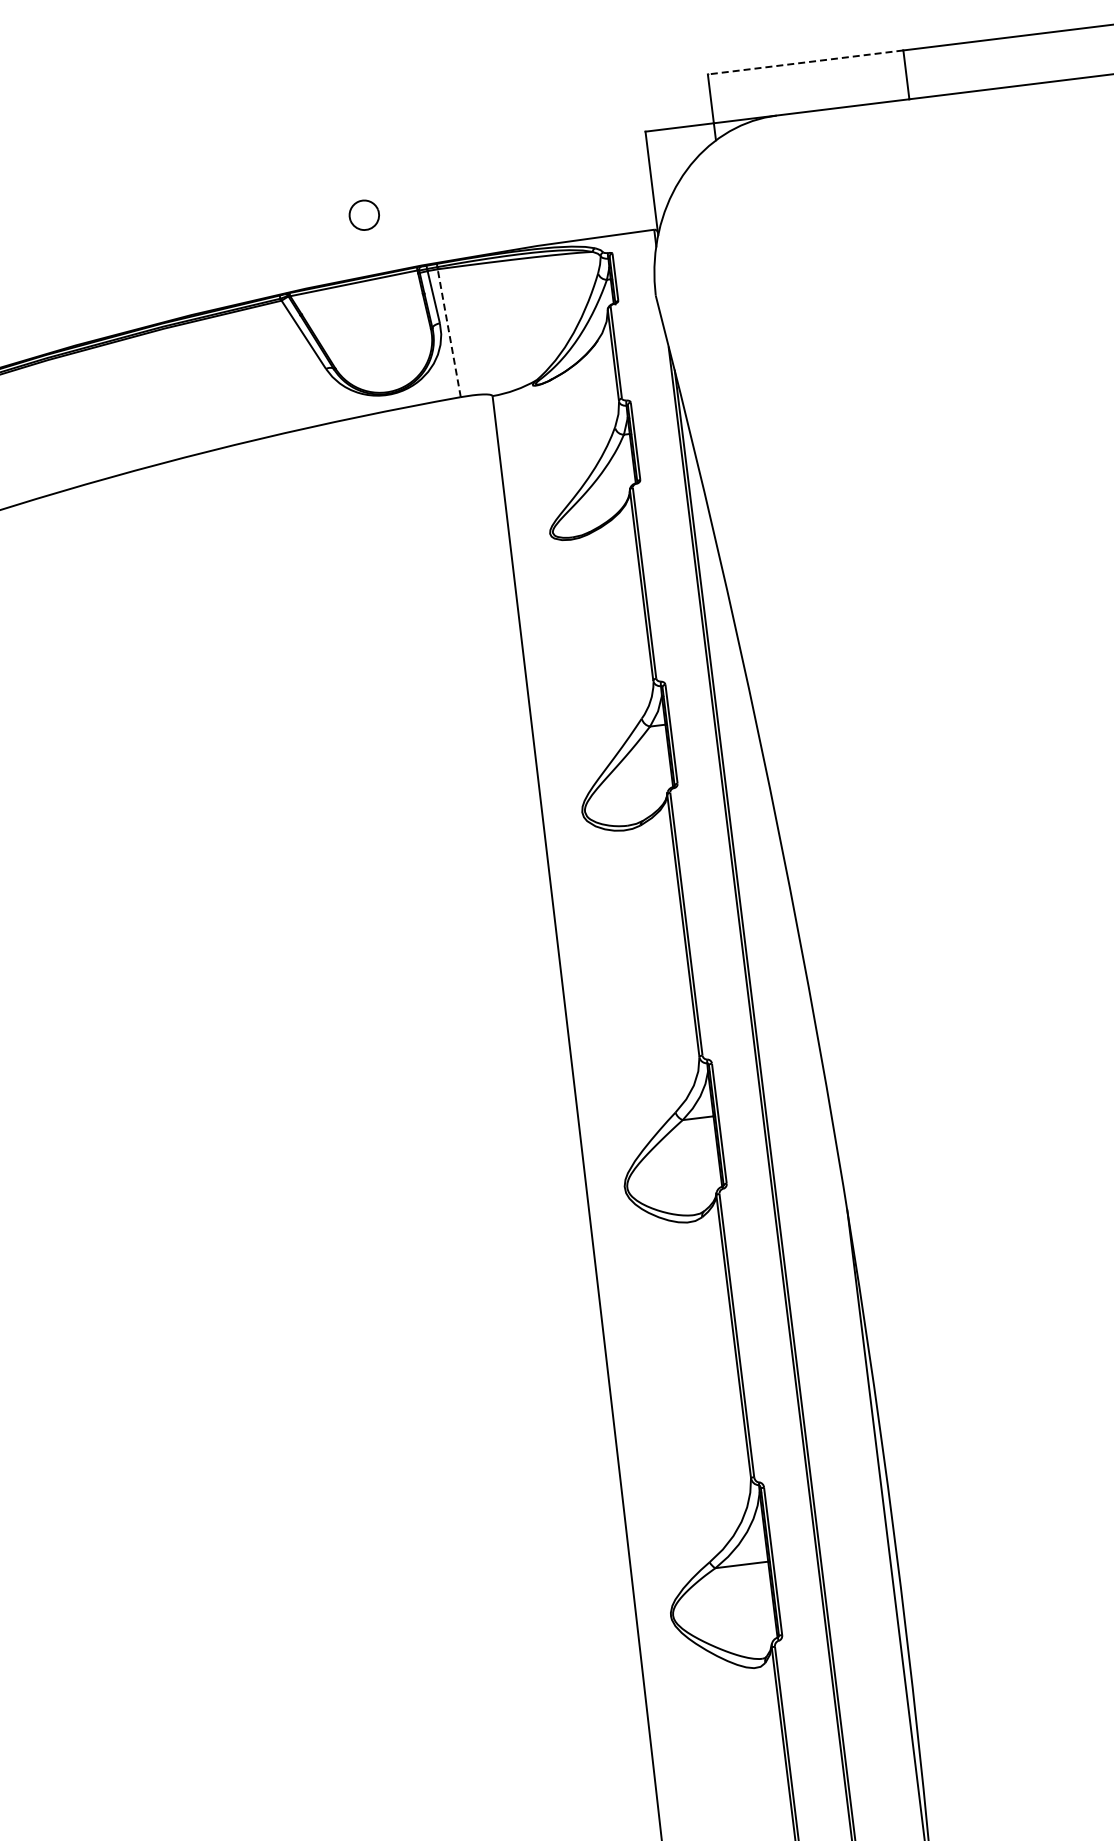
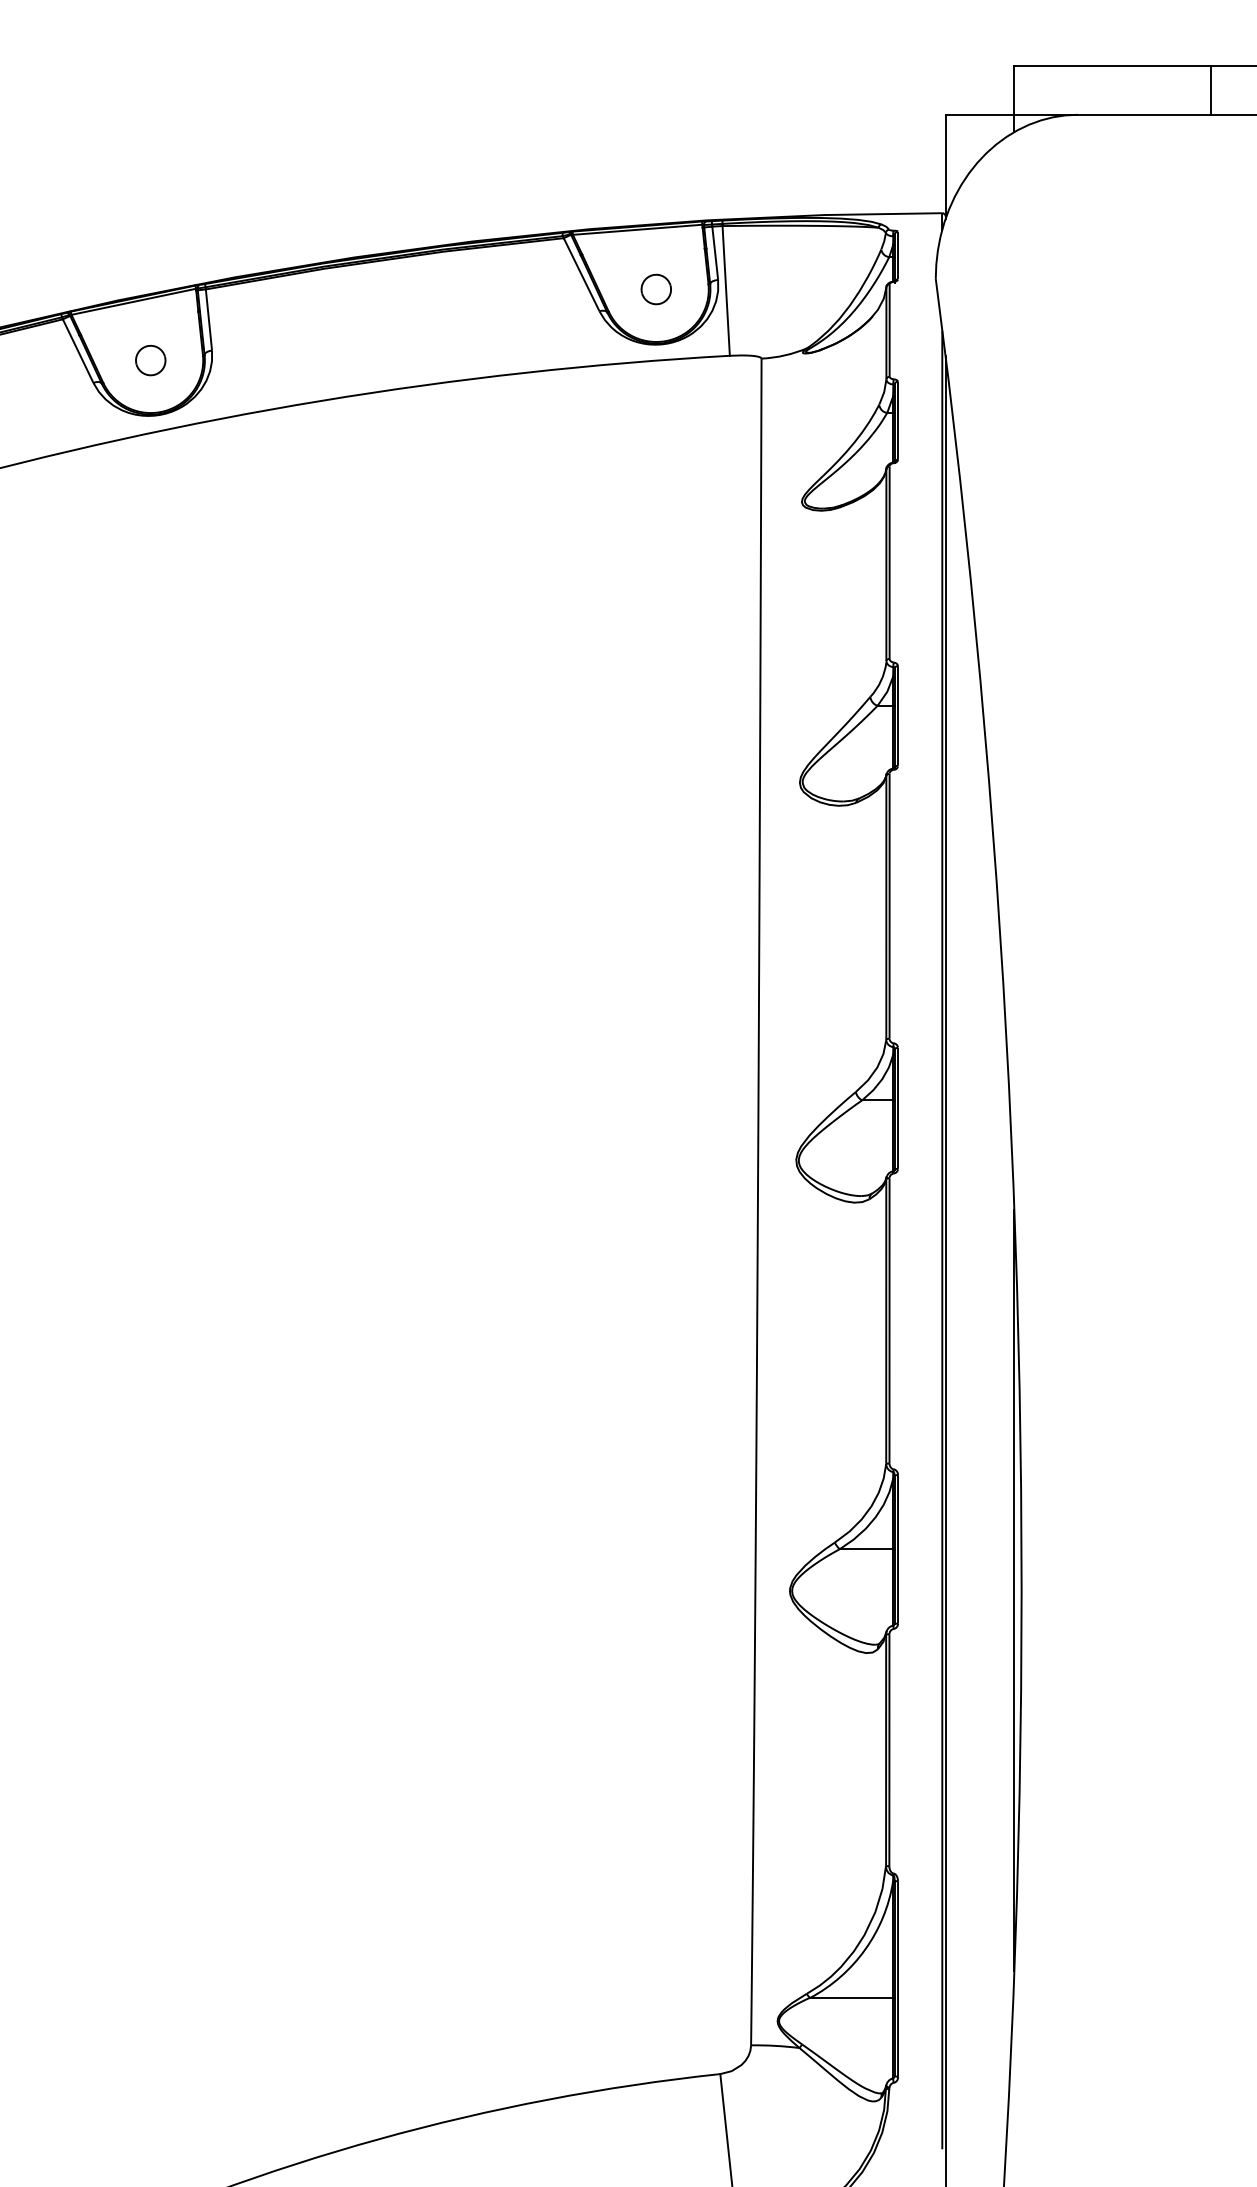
line: (805, 62) -> (1112, 65), dashed -> solid
part: (363, 215) -> (655, 289), moved
line: (449, 332) -> (726, 290), dashed -> solid

